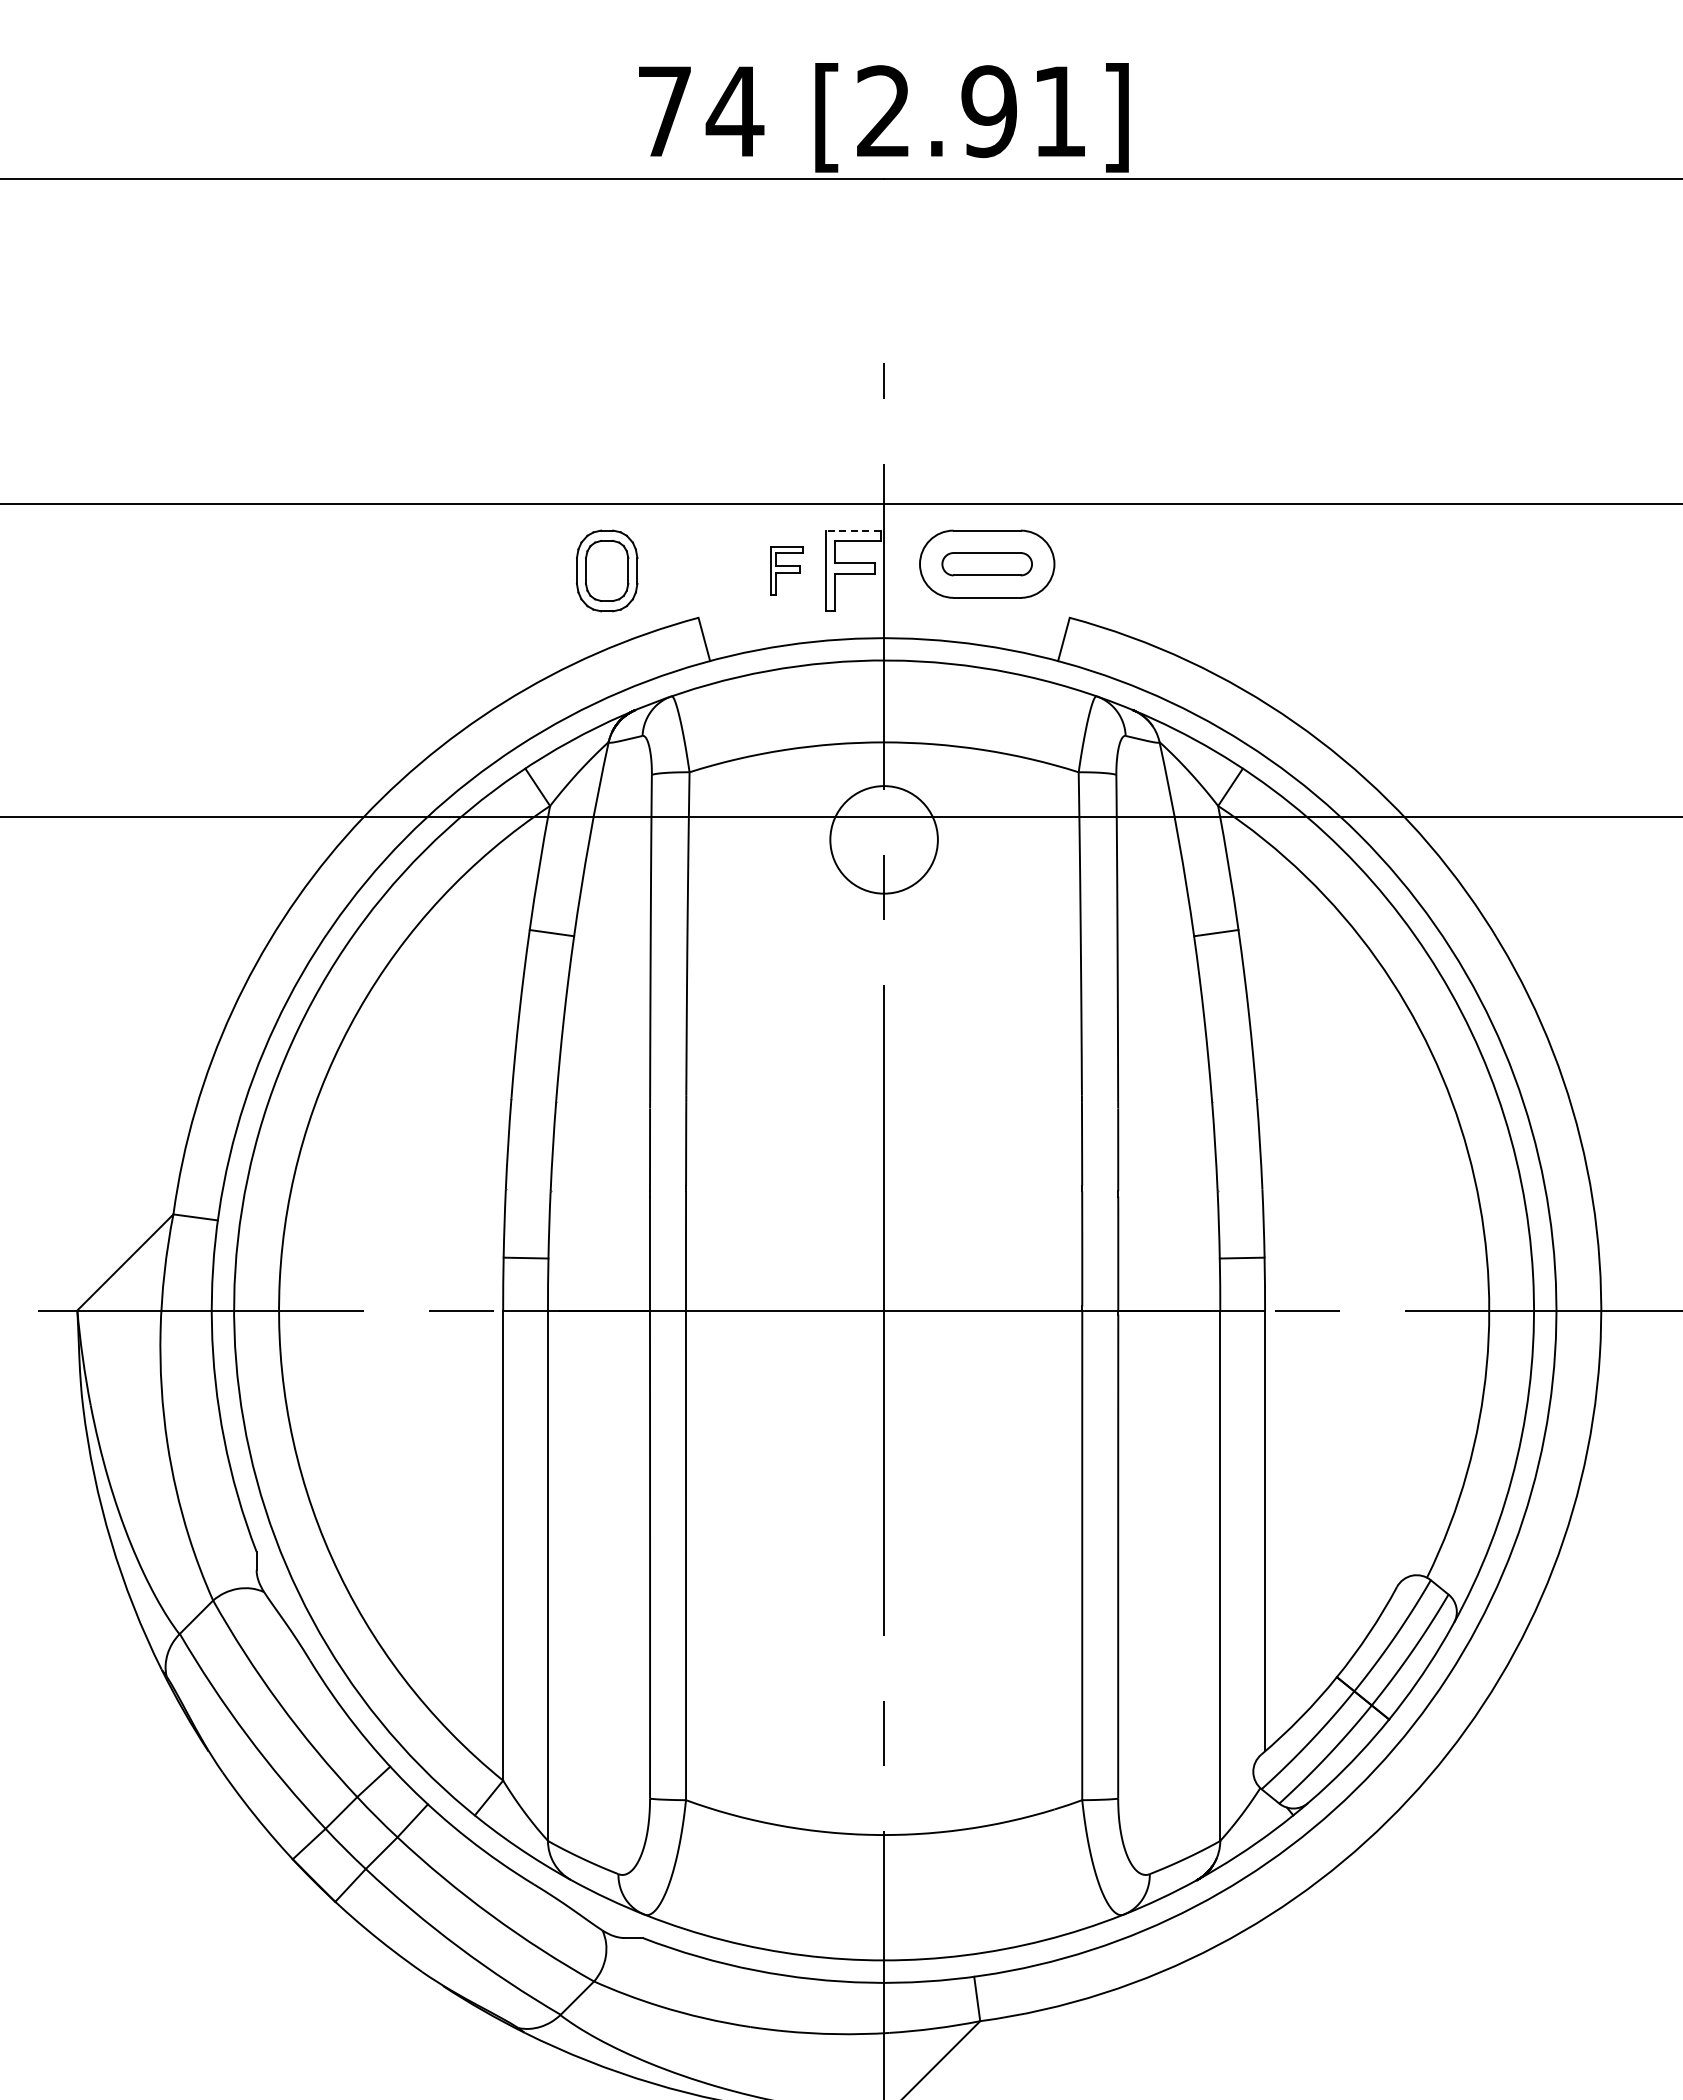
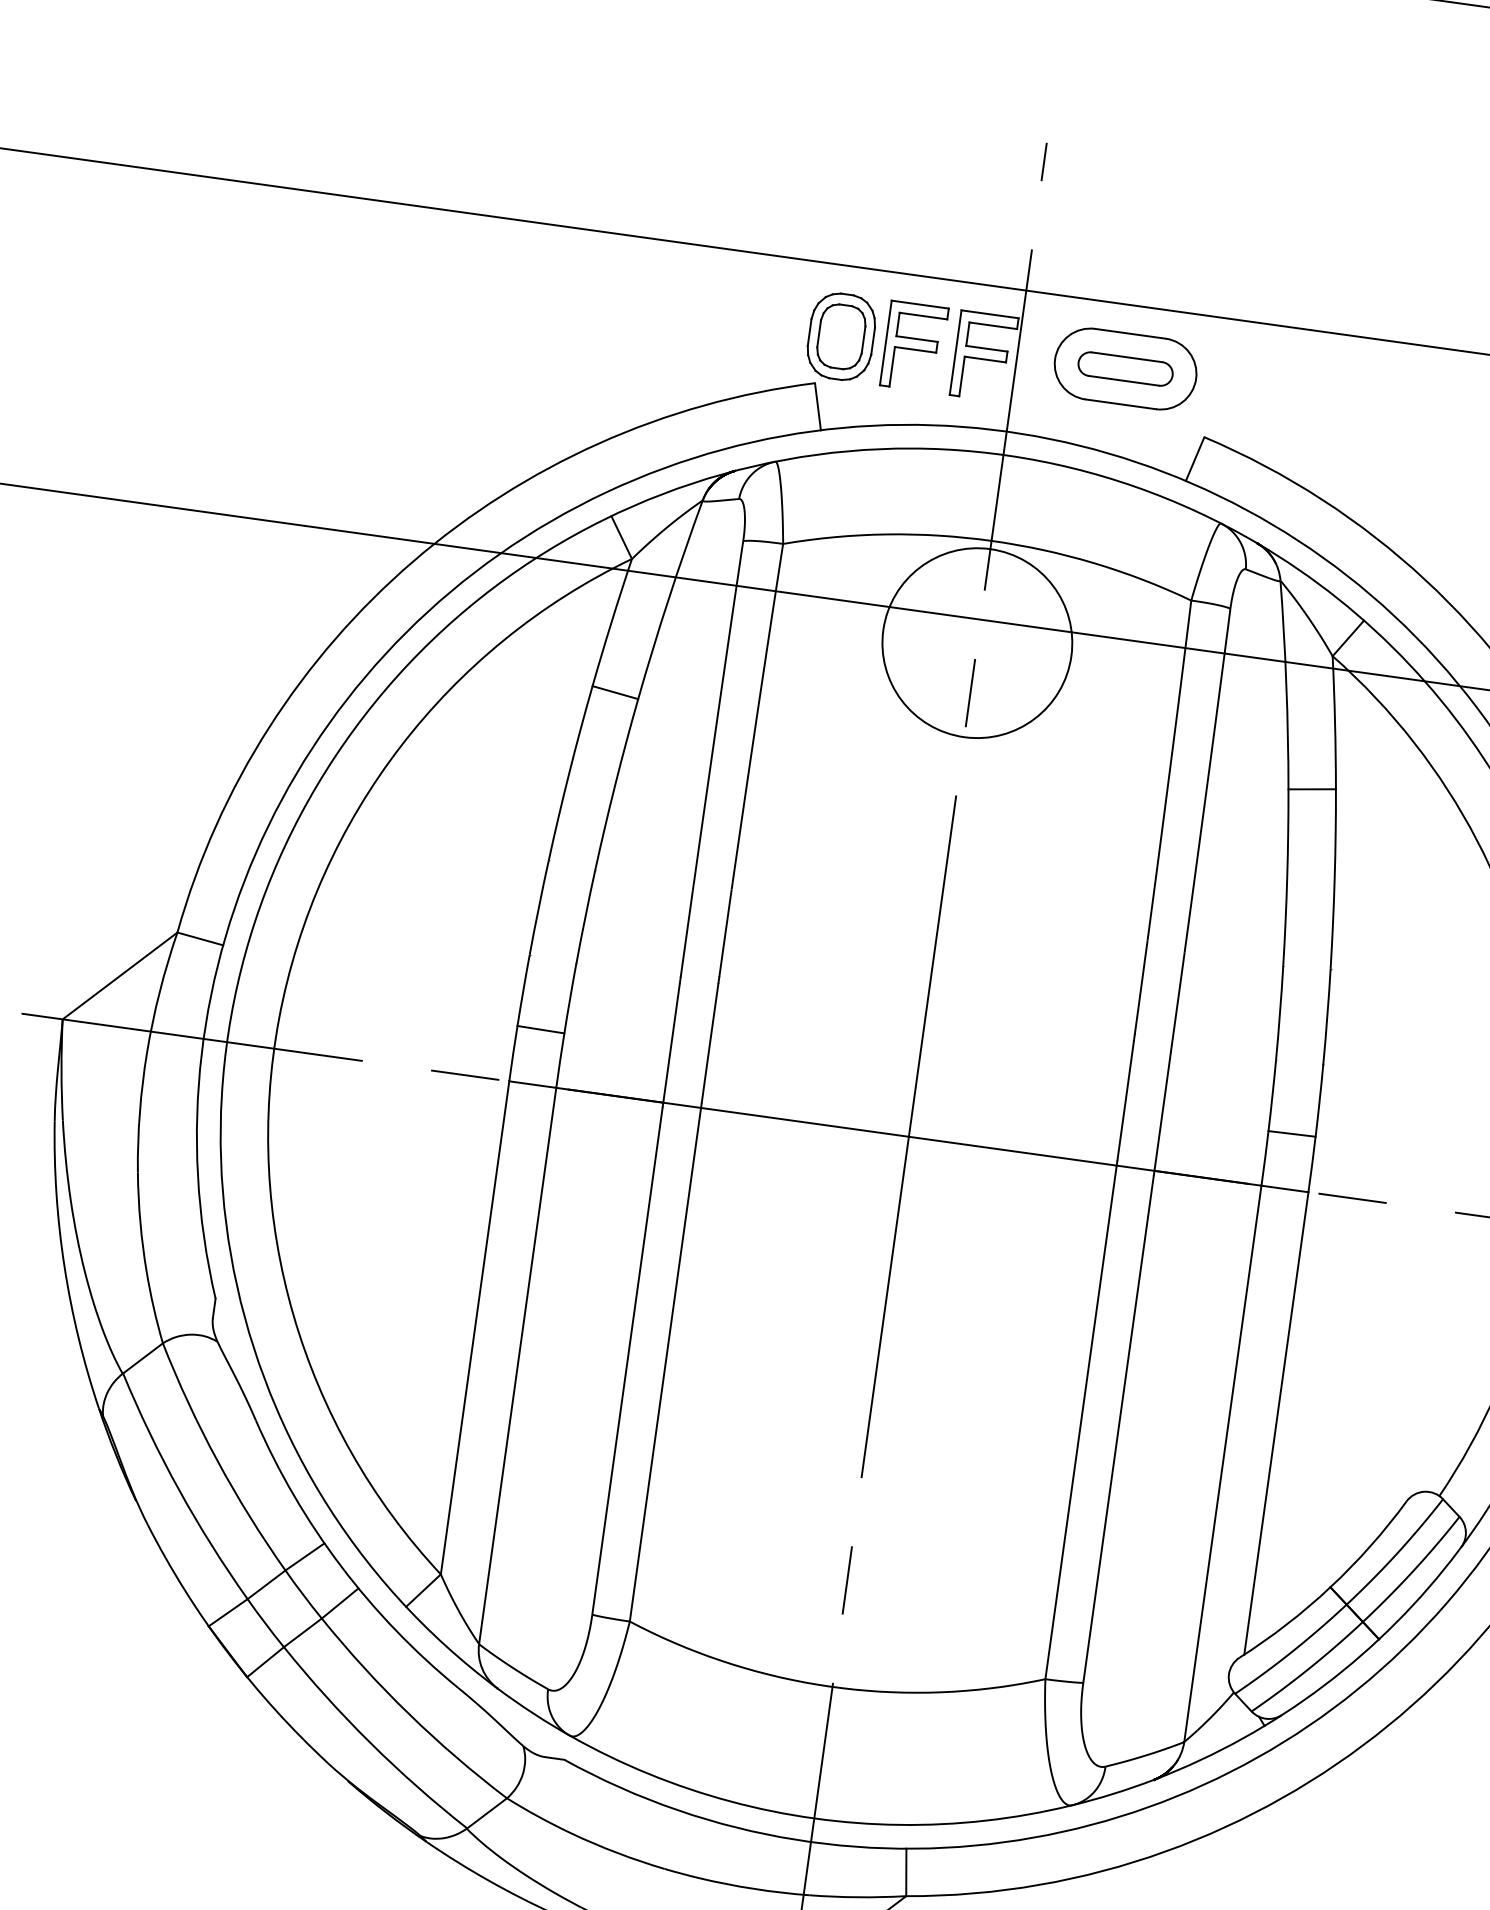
line: (852, 530) -> (989, 314), dashed -> solid
part: (607, 570) -> (841, 336), moved
part: (786, 570) -> (914, 346), size x1.67
circle: (883, 839) -> (976, 642), size x1.67

